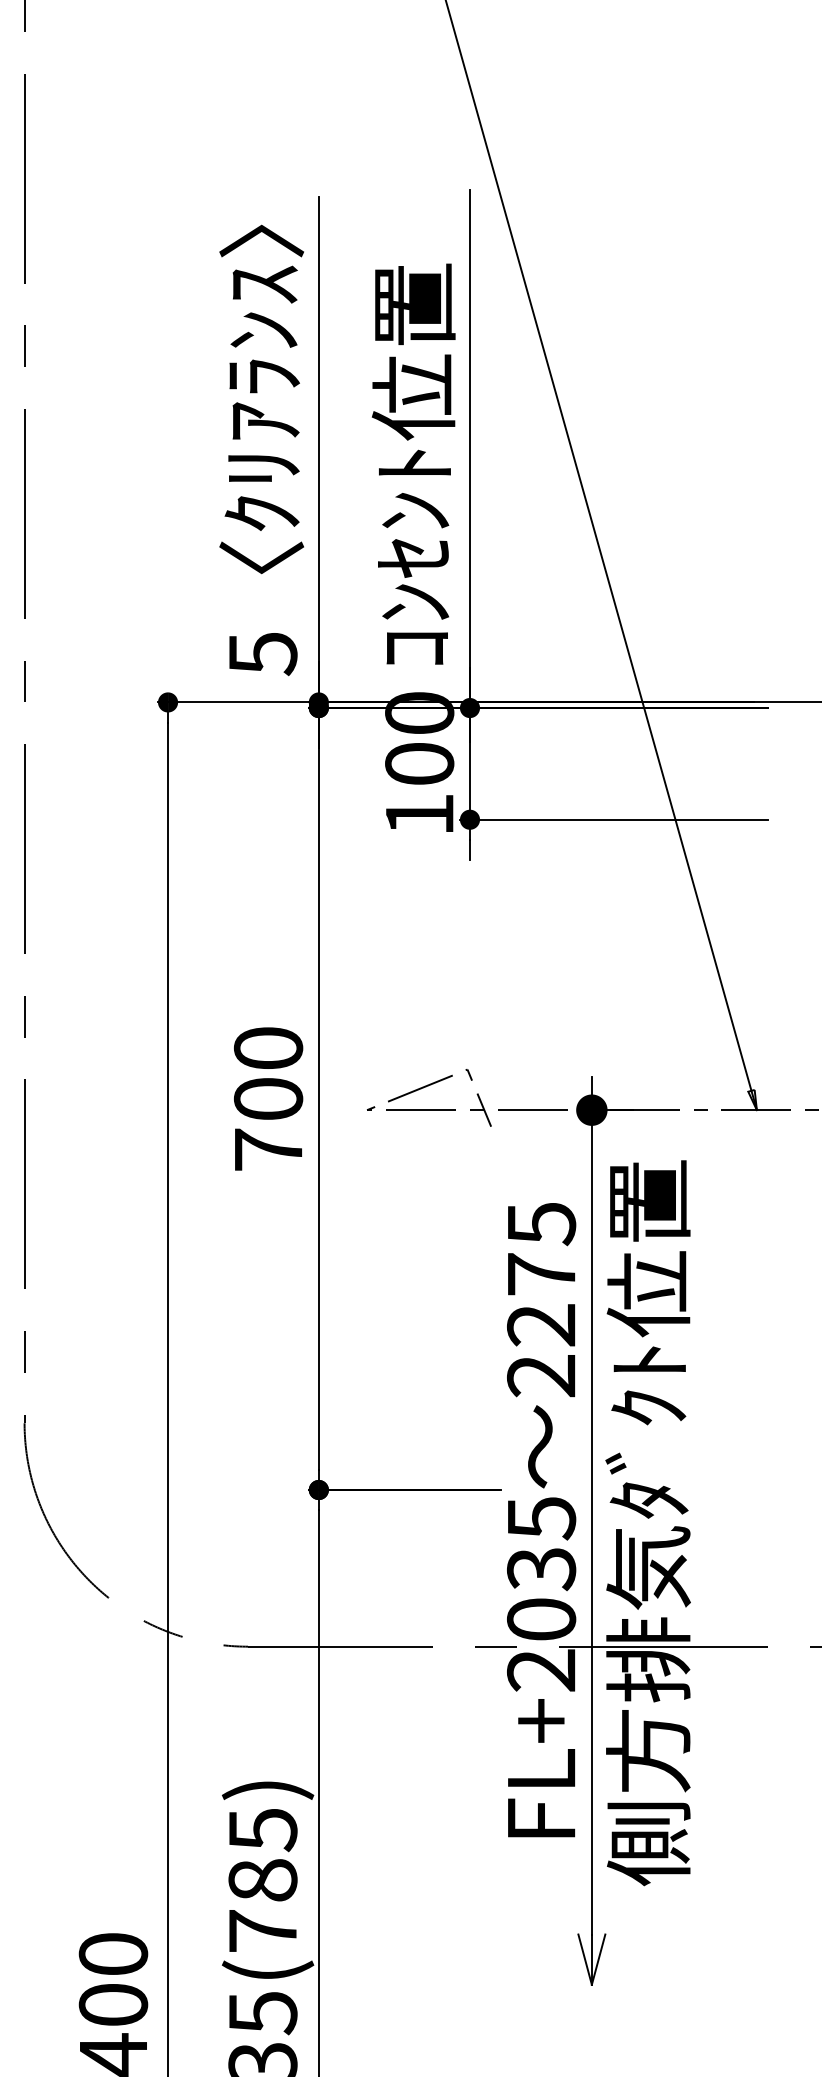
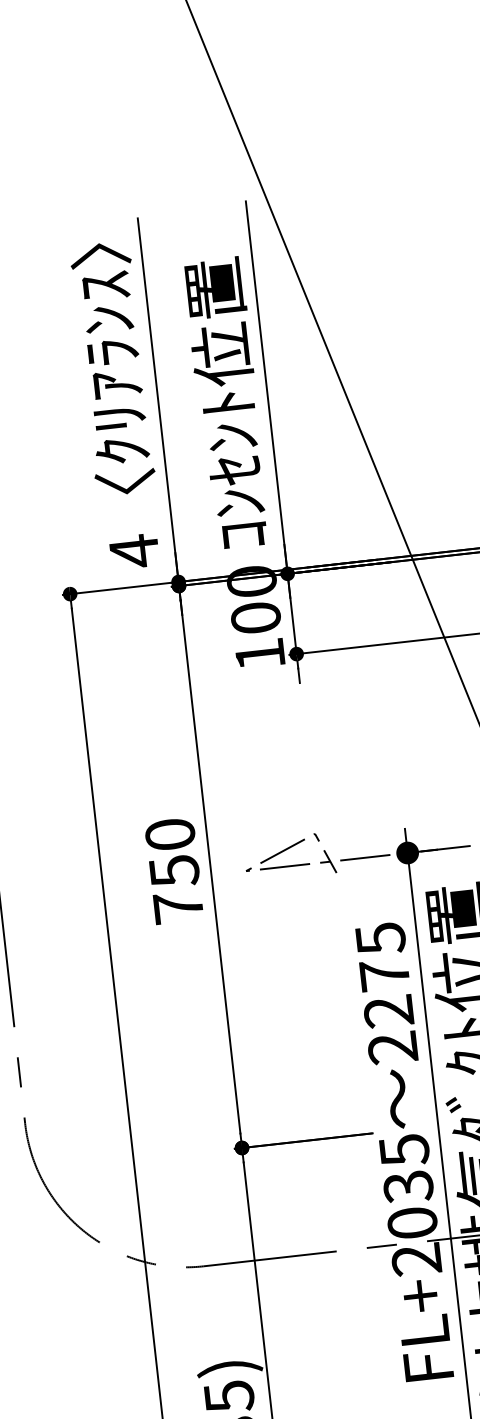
text: (263, 653) -> (134, 551), 5 -> 4
text: (268, 1099) -> (174, 871), 700 -> 750

